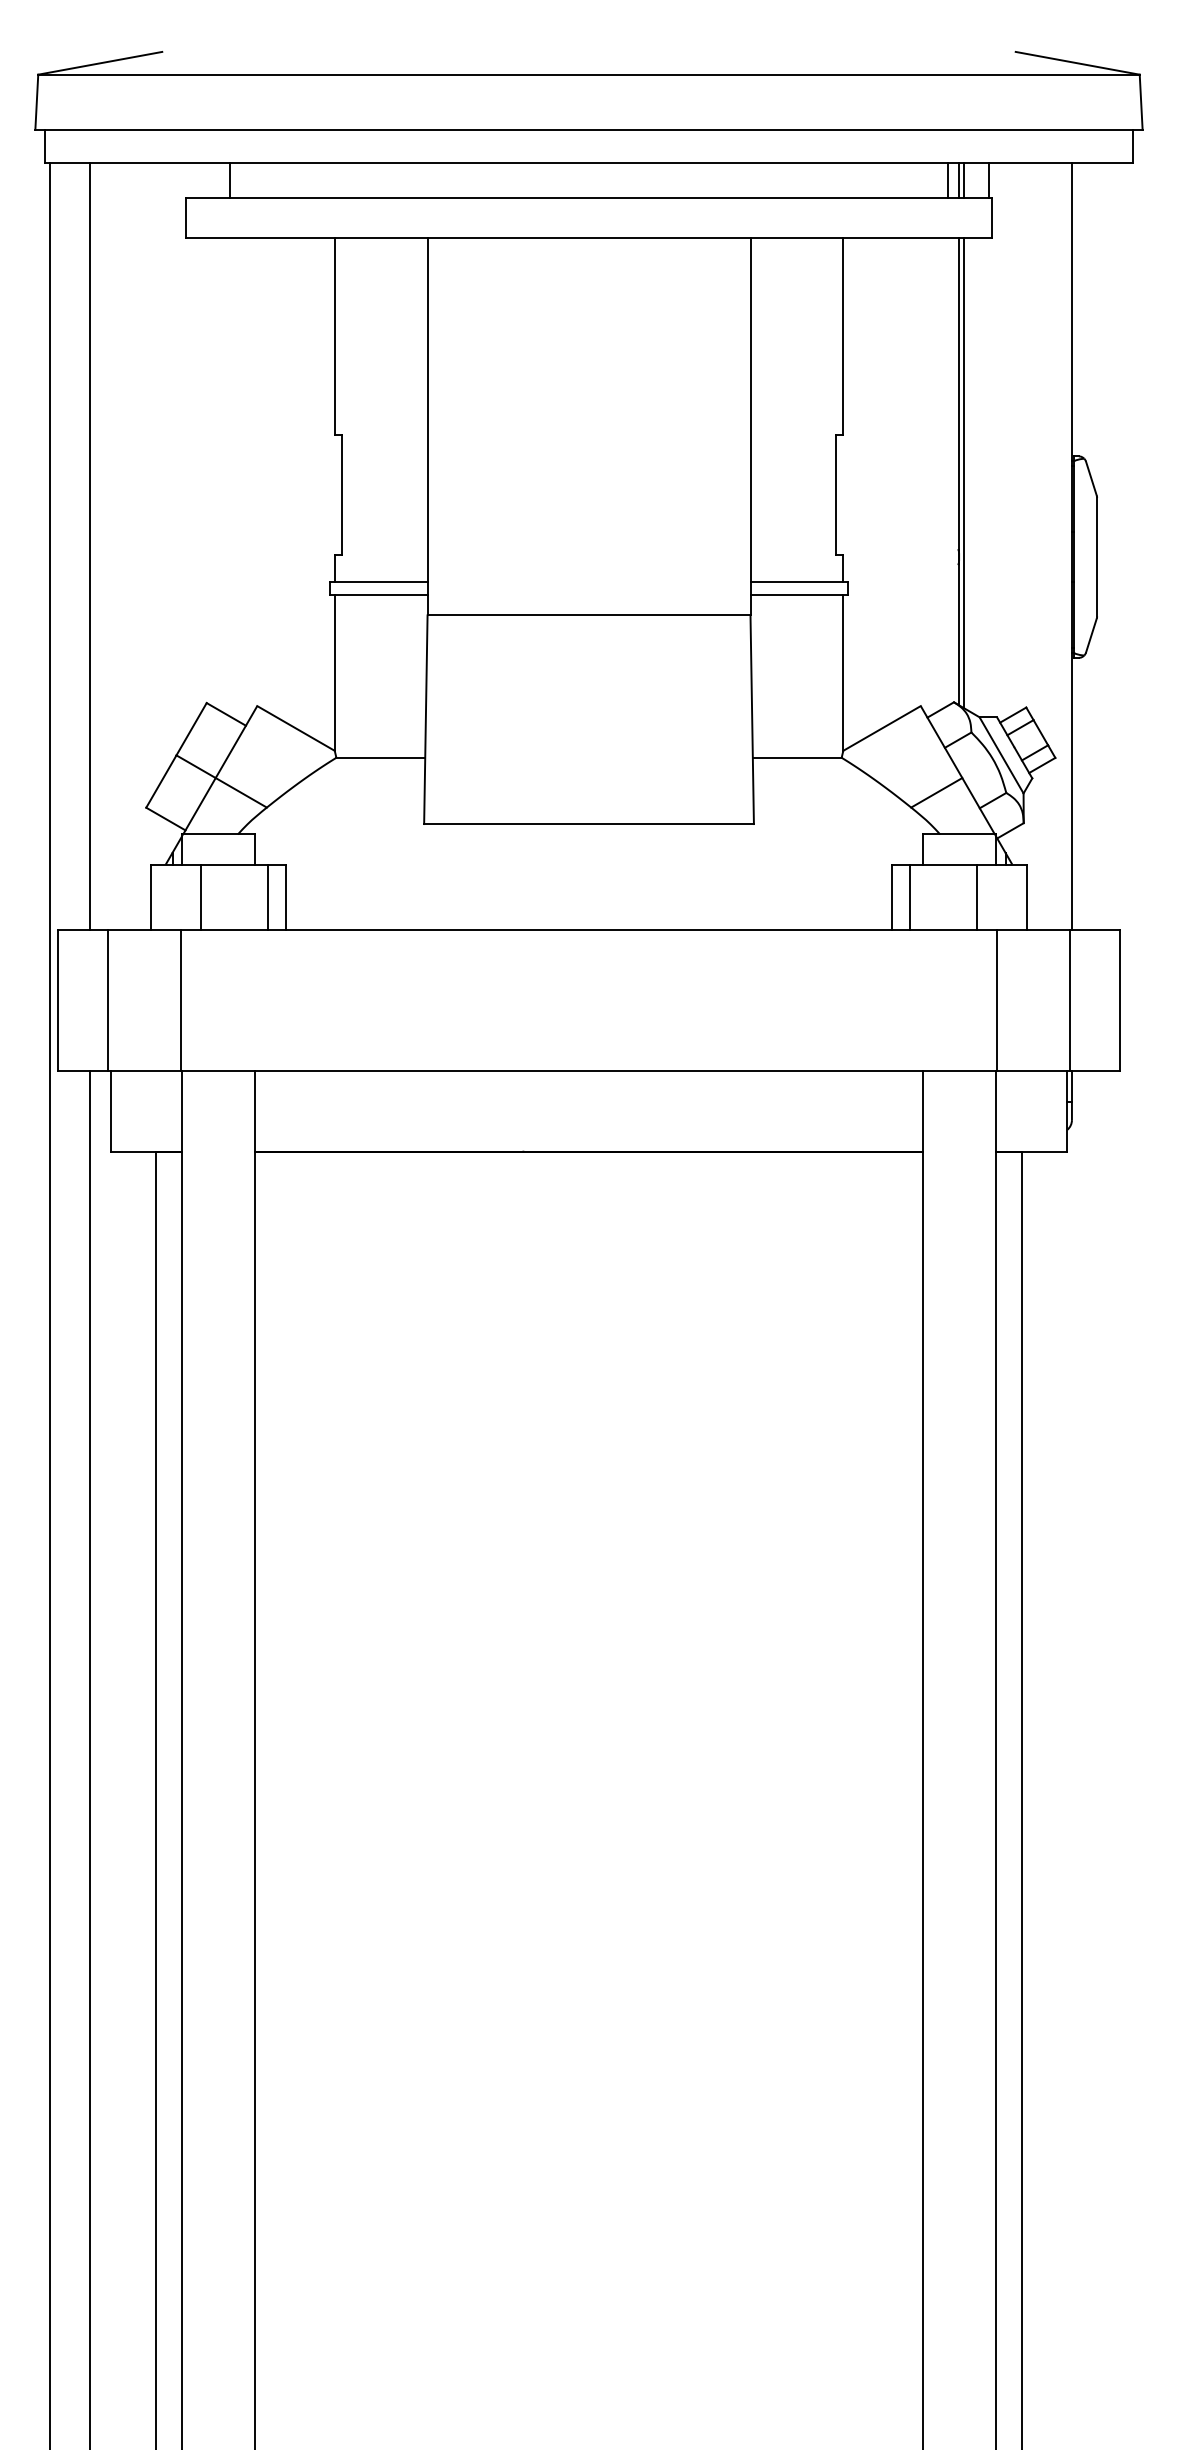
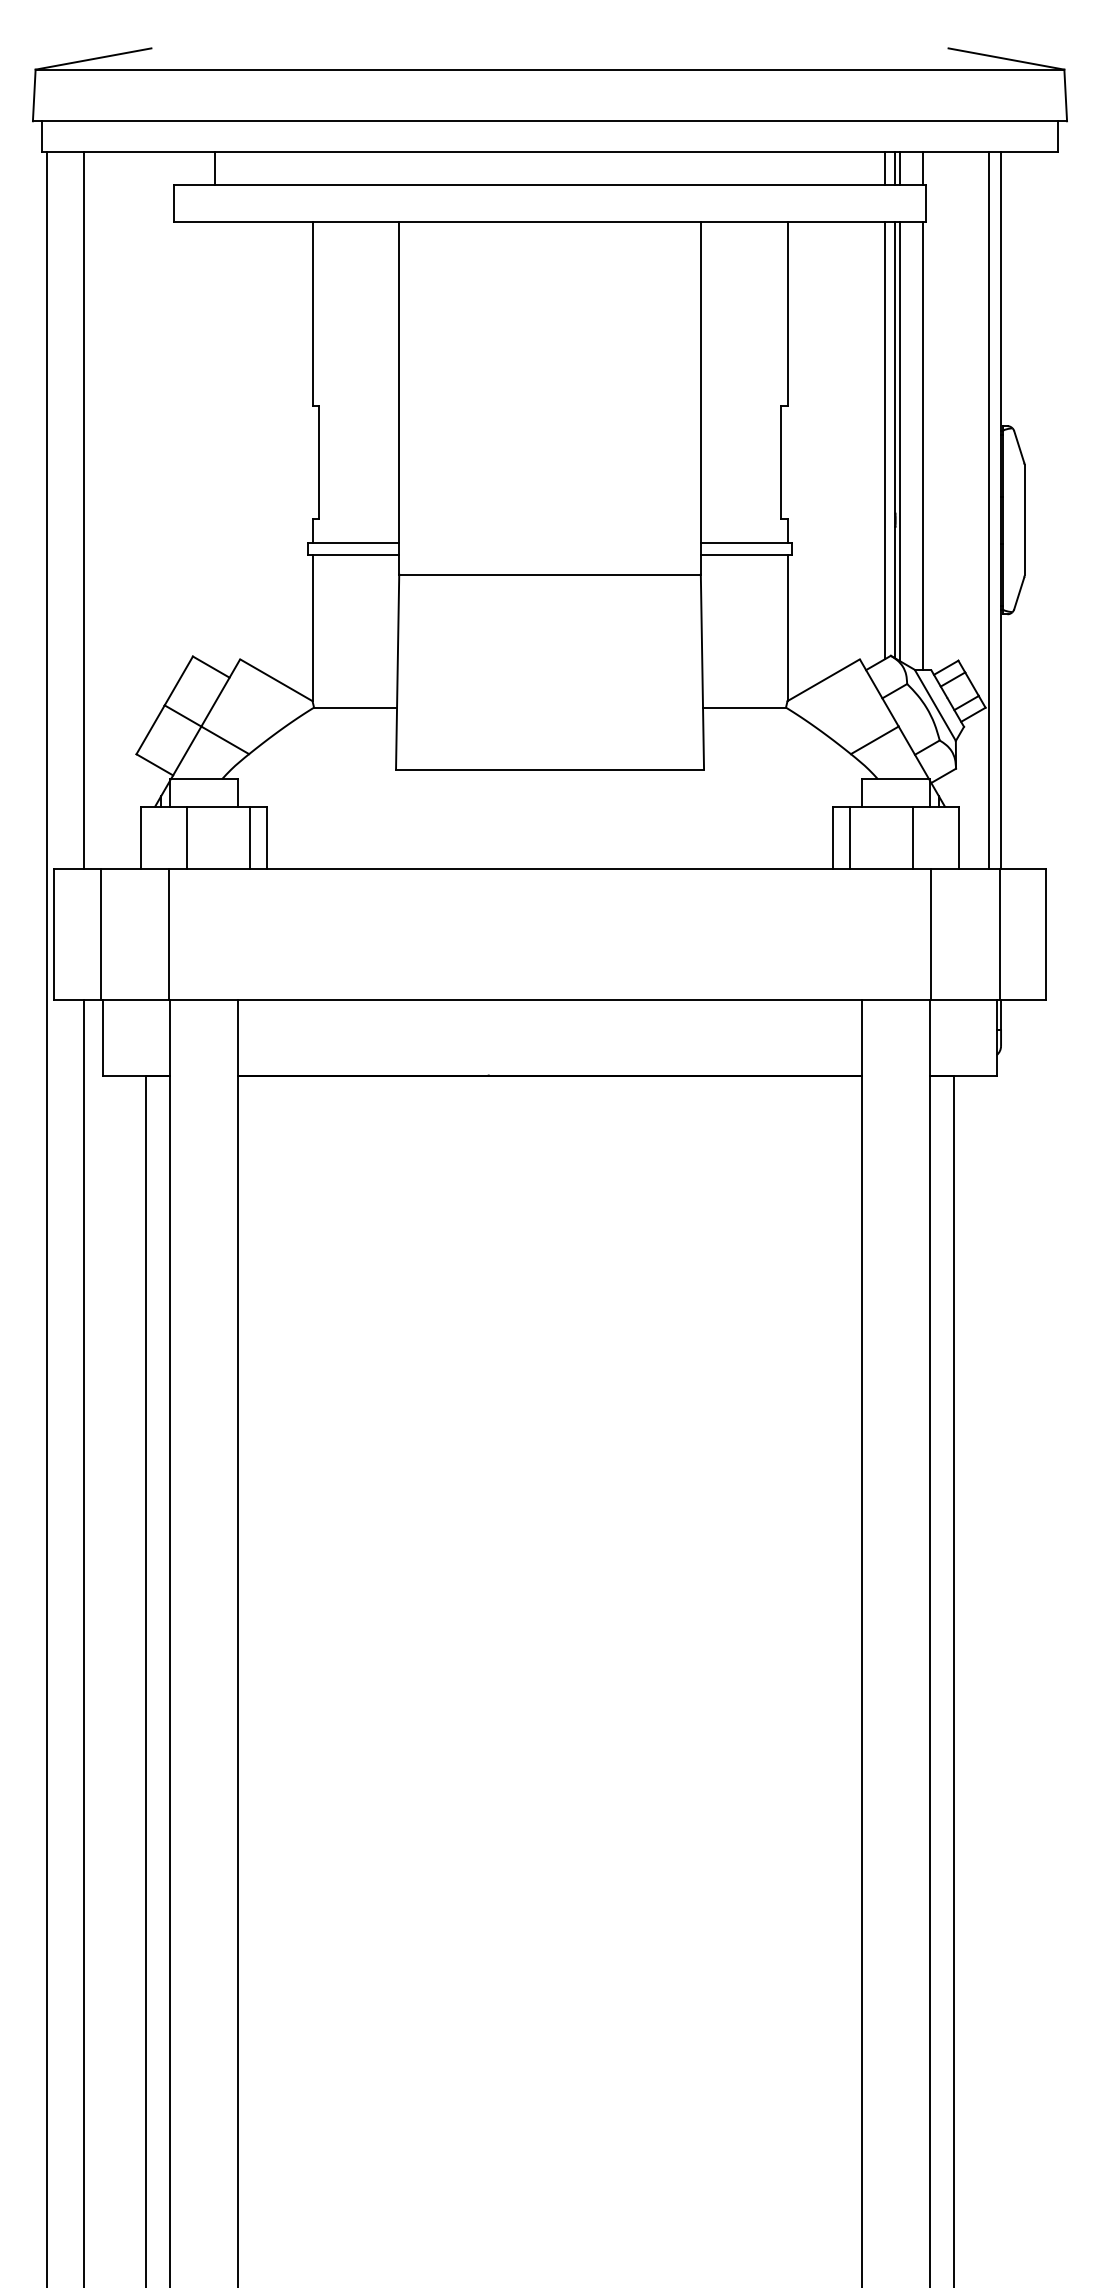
line: (947, 471) -> (884, 440), added
line: (988, 477) -> (923, 445), added
line: (1059, 545) -> (989, 509), added

